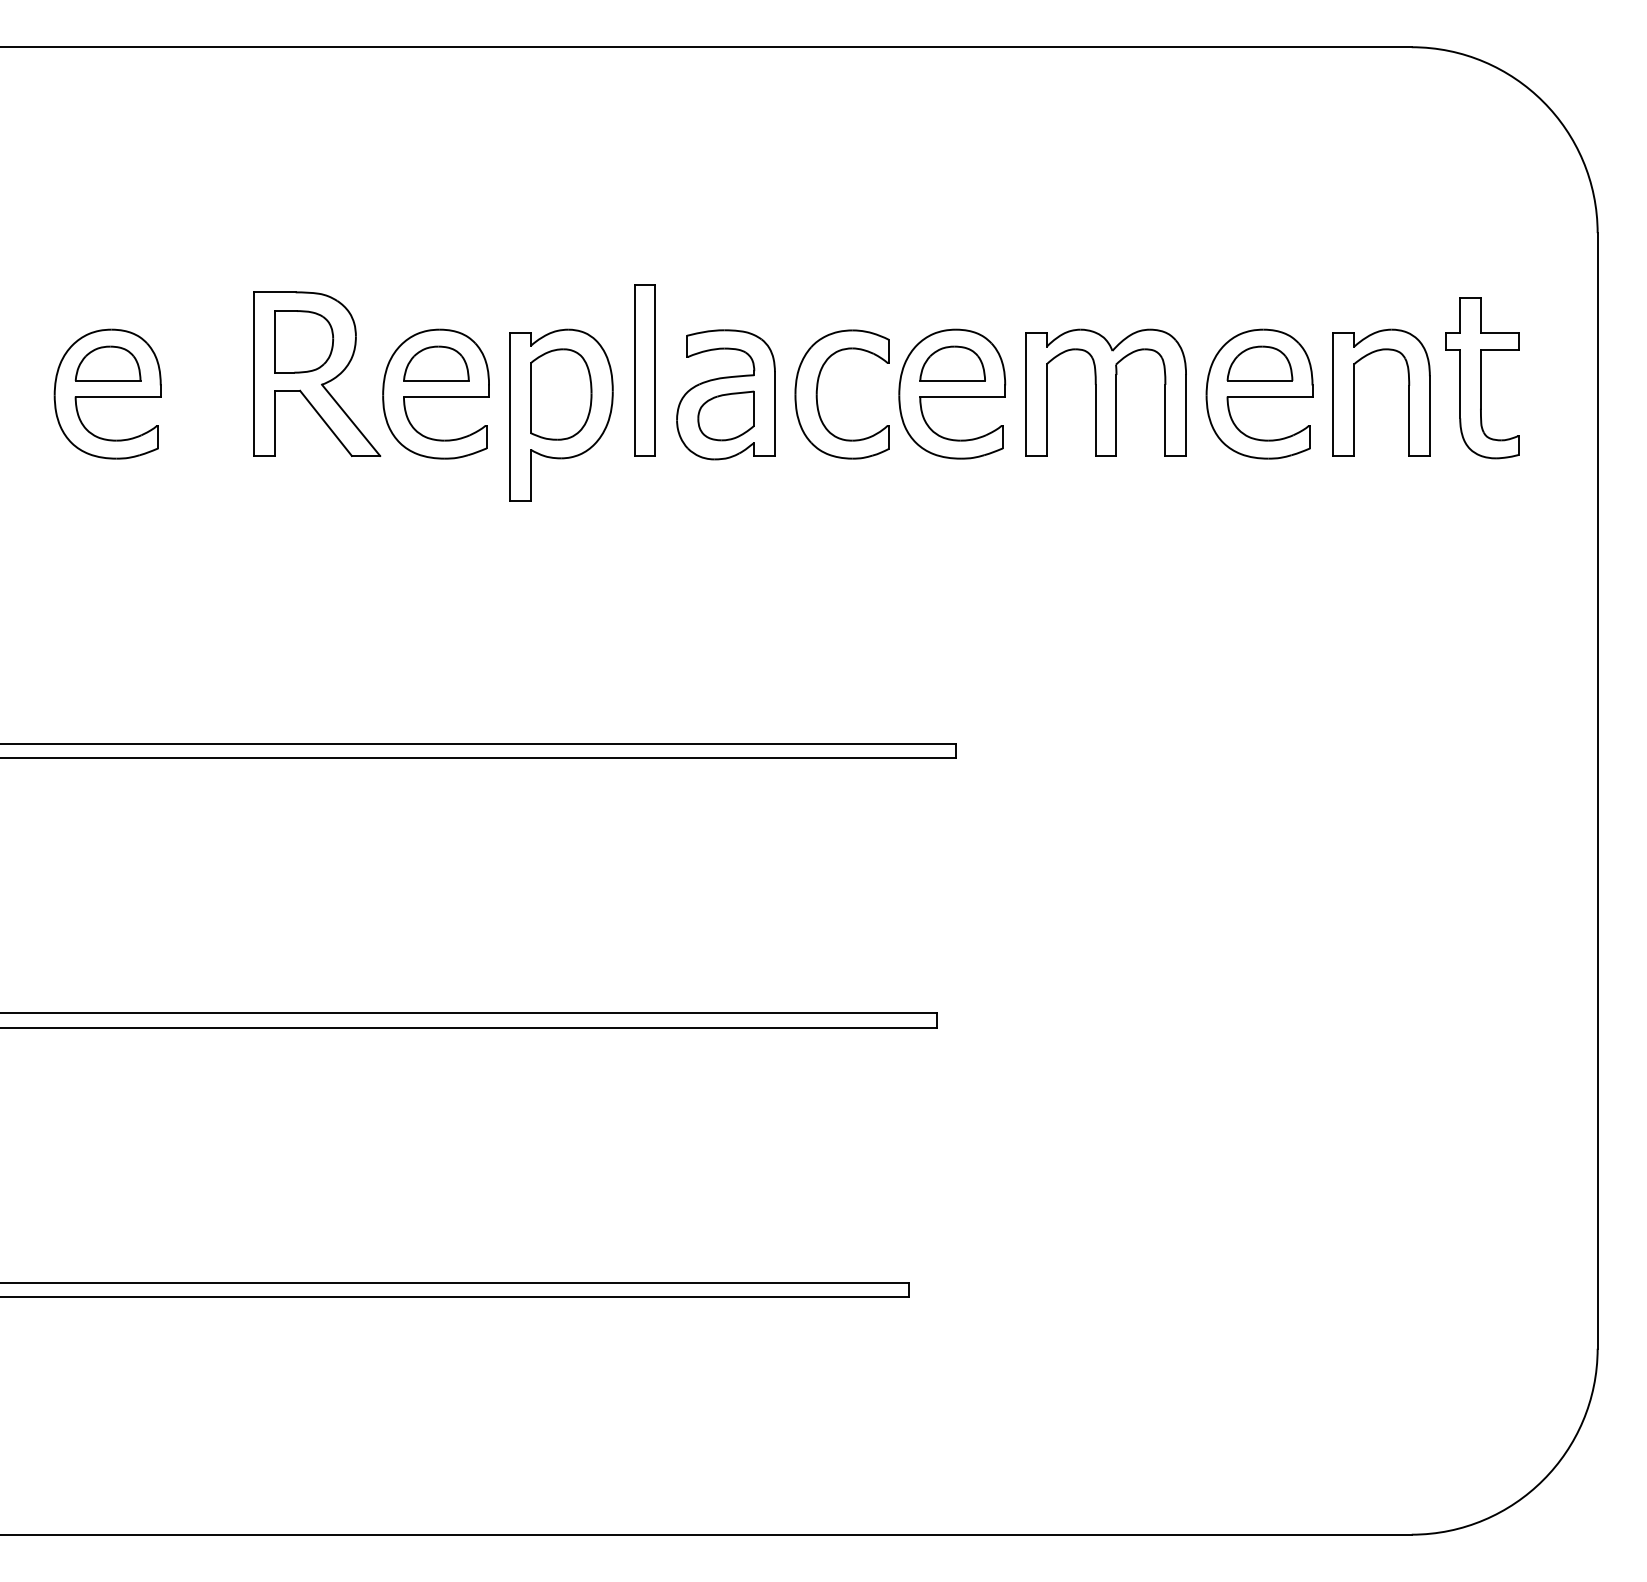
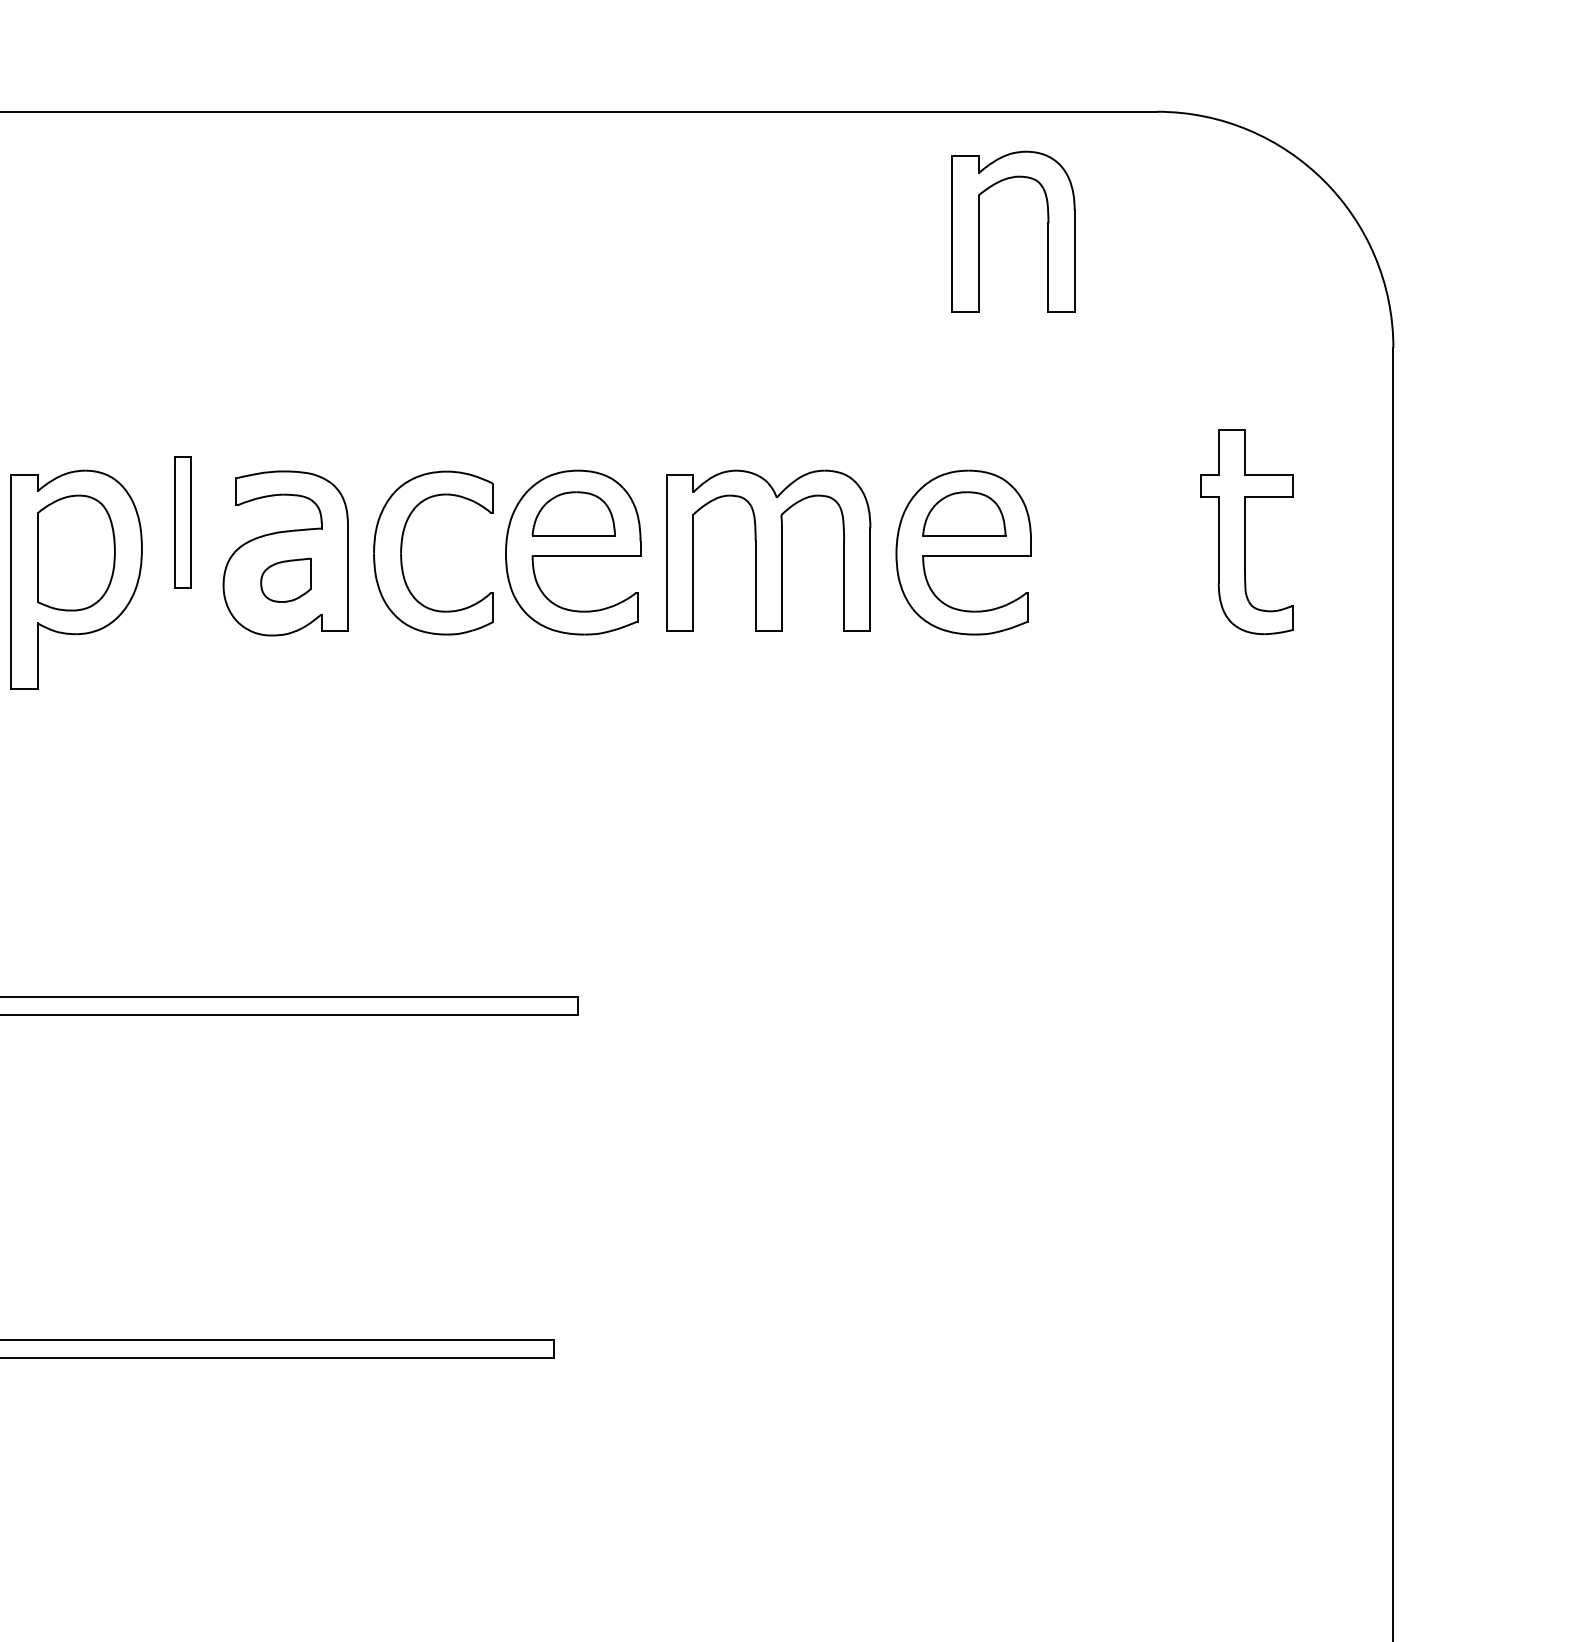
part: (644, 370) -> (182, 522), size x0.6
part: (1354, 392) -> (978, 231), moved
part: (725, 415) -> (285, 579), size x0.7

